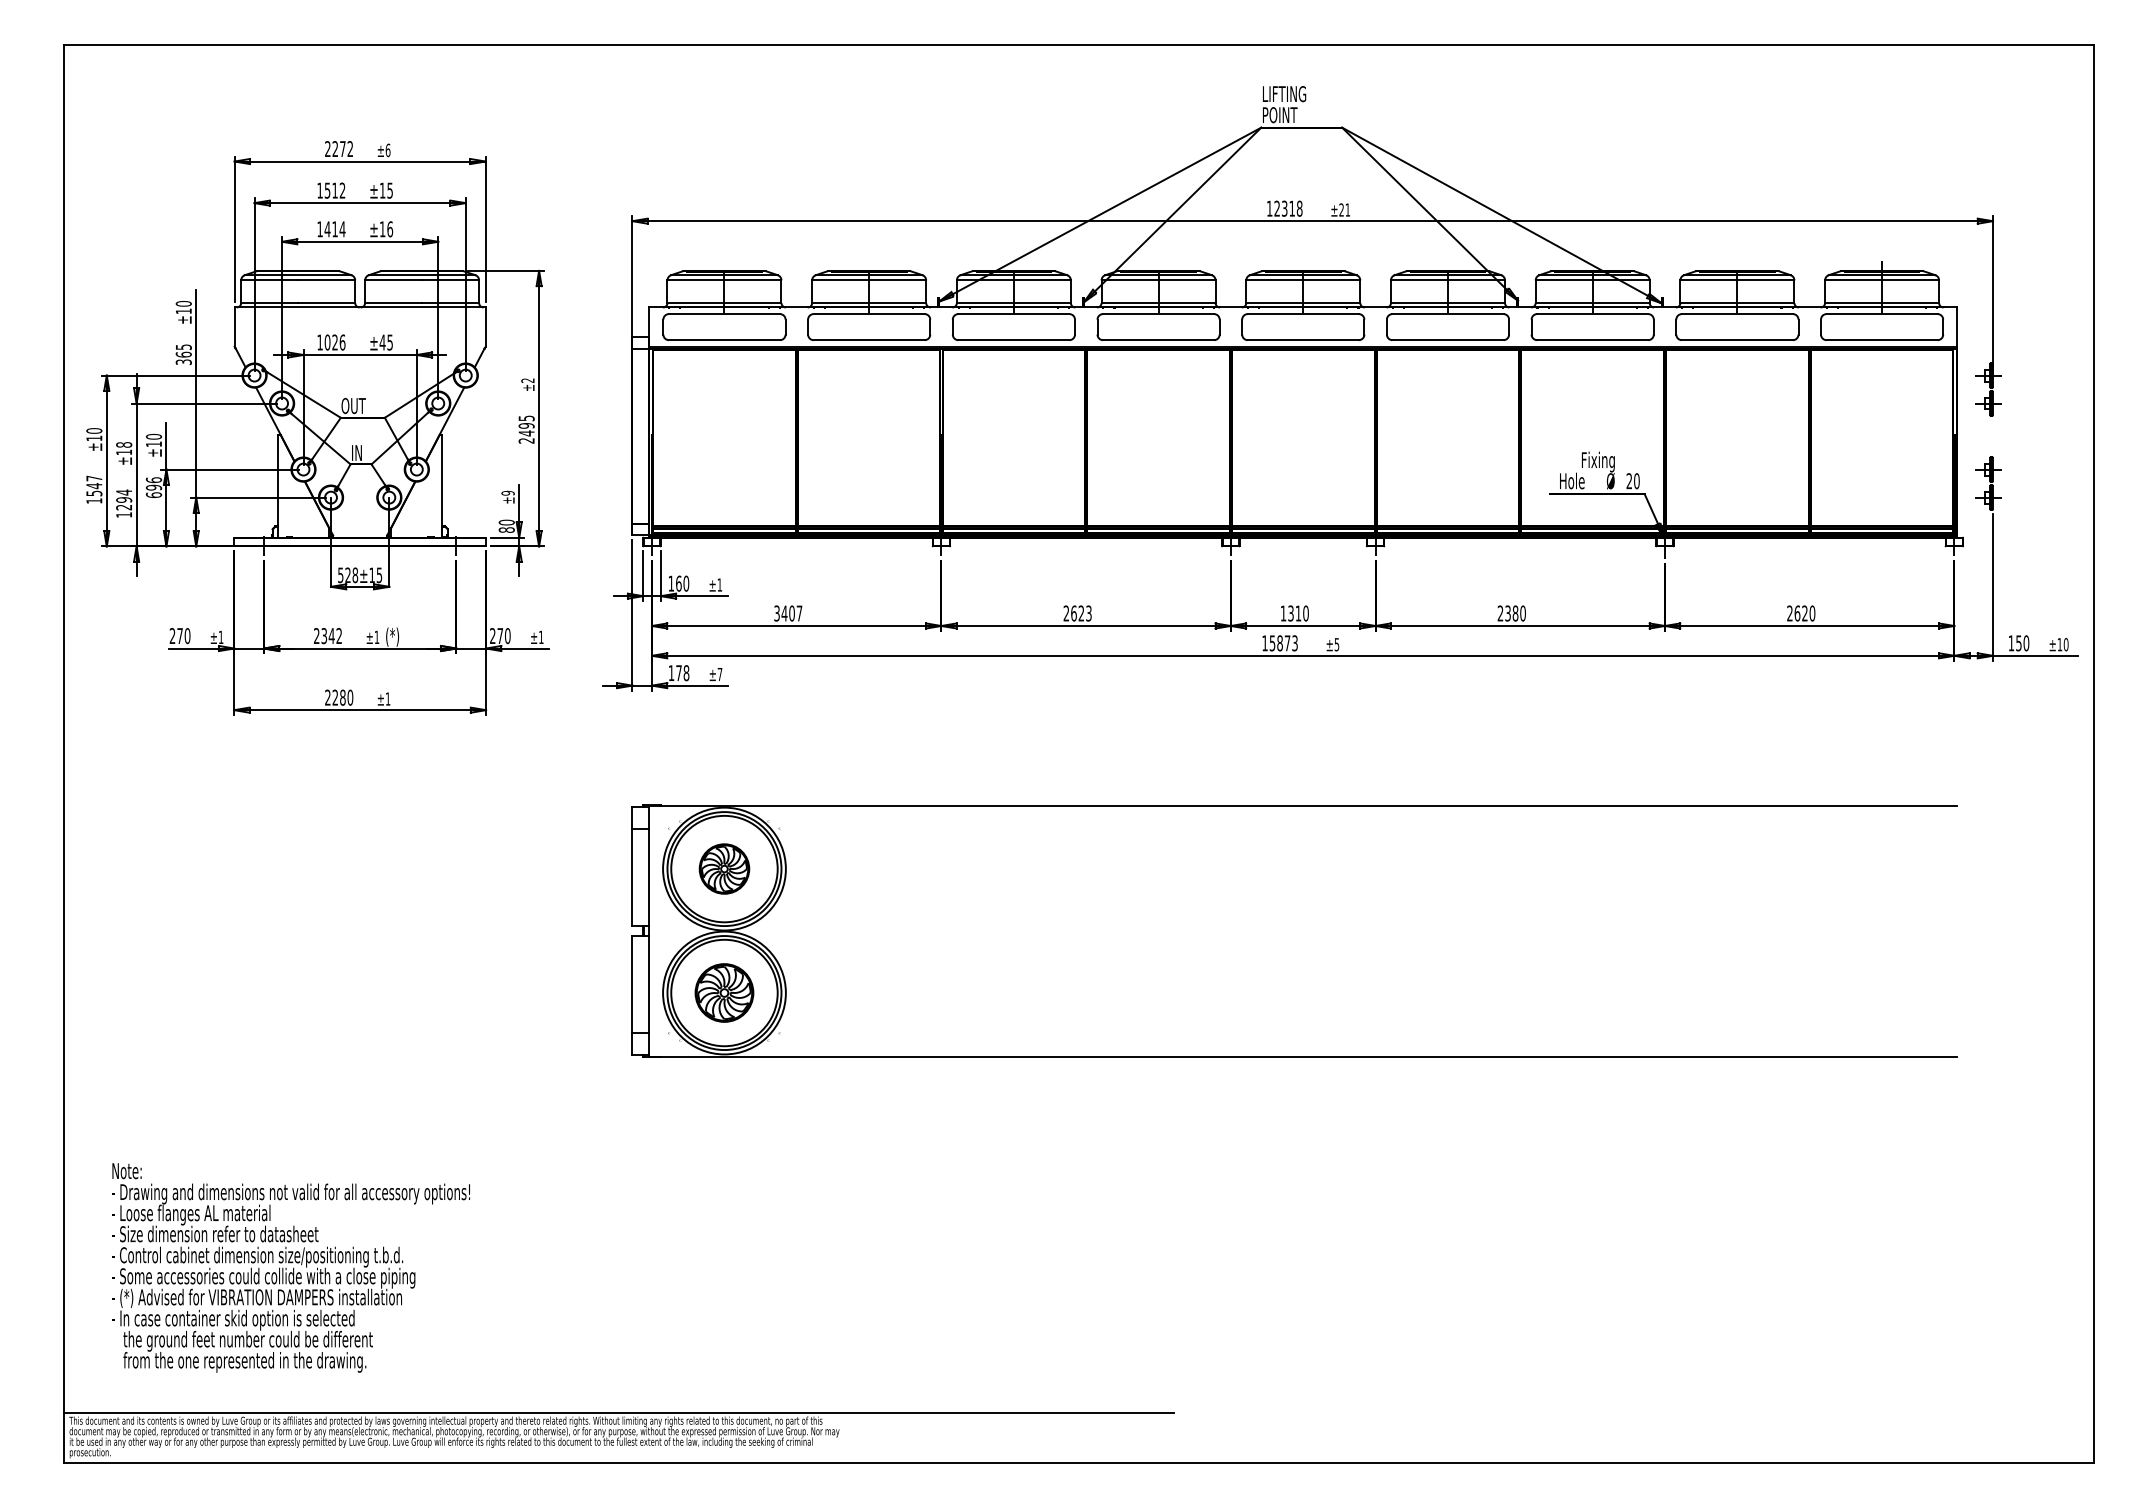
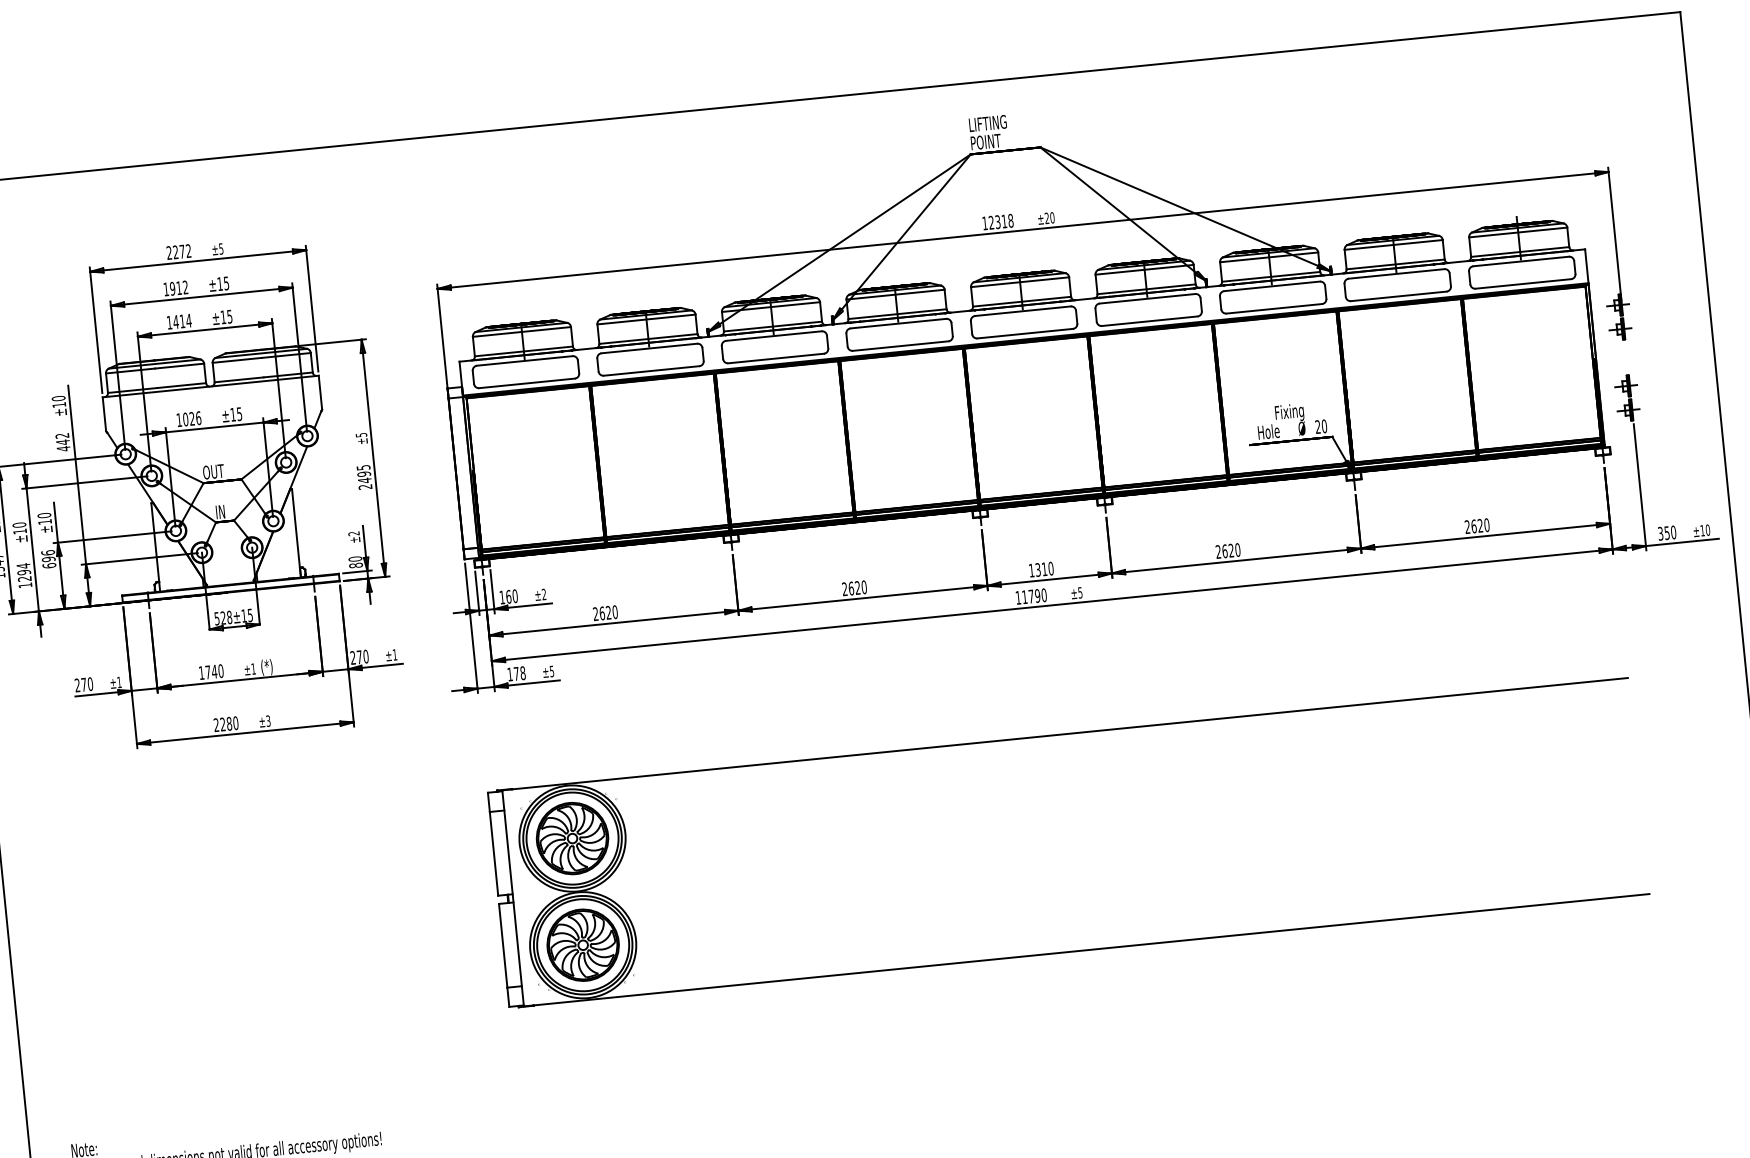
text: (387, 150) -> (220, 249), ±6 -> ±5
text: (327, 190) -> (172, 288), 1512 -> 1912
text: (1347, 209) -> (1052, 217), ±21 -> ±20
text: (390, 229) -> (230, 316), ±16 -> ±15
text: (382, 342) -> (232, 414), ±45 -> ±15
text: (183, 354) -> (62, 442), 365 -> 442
text: (527, 380) -> (361, 435), ±2 -> ±5
text: (123, 444) -> (18, 524), ±18 -> ±10
text: (507, 492) -> (353, 533), ±9 -> ±2
text: (719, 584) -> (543, 594), ±1 -> ±2
text: (788, 613) -> (605, 613), 3407 -> 2620
text: (1088, 613) -> (863, 587), 2623 -> 2620
text: (1511, 613) -> (1227, 551), 2380 -> 2620
text: (328, 636) -> (211, 672), 2342 -> 1740
text: (1283, 643) -> (1034, 596), 15873 -> 11790
text: (2011, 643) -> (1660, 533), 150 -> 350
text: (719, 674) -> (551, 671), ±7 -> ±5
text: (387, 698) -> (267, 720), ±1 -> ±3
part: (724, 868) -> (572, 838), size x1.67
part: (724, 992) -> (583, 944), size x1.43

